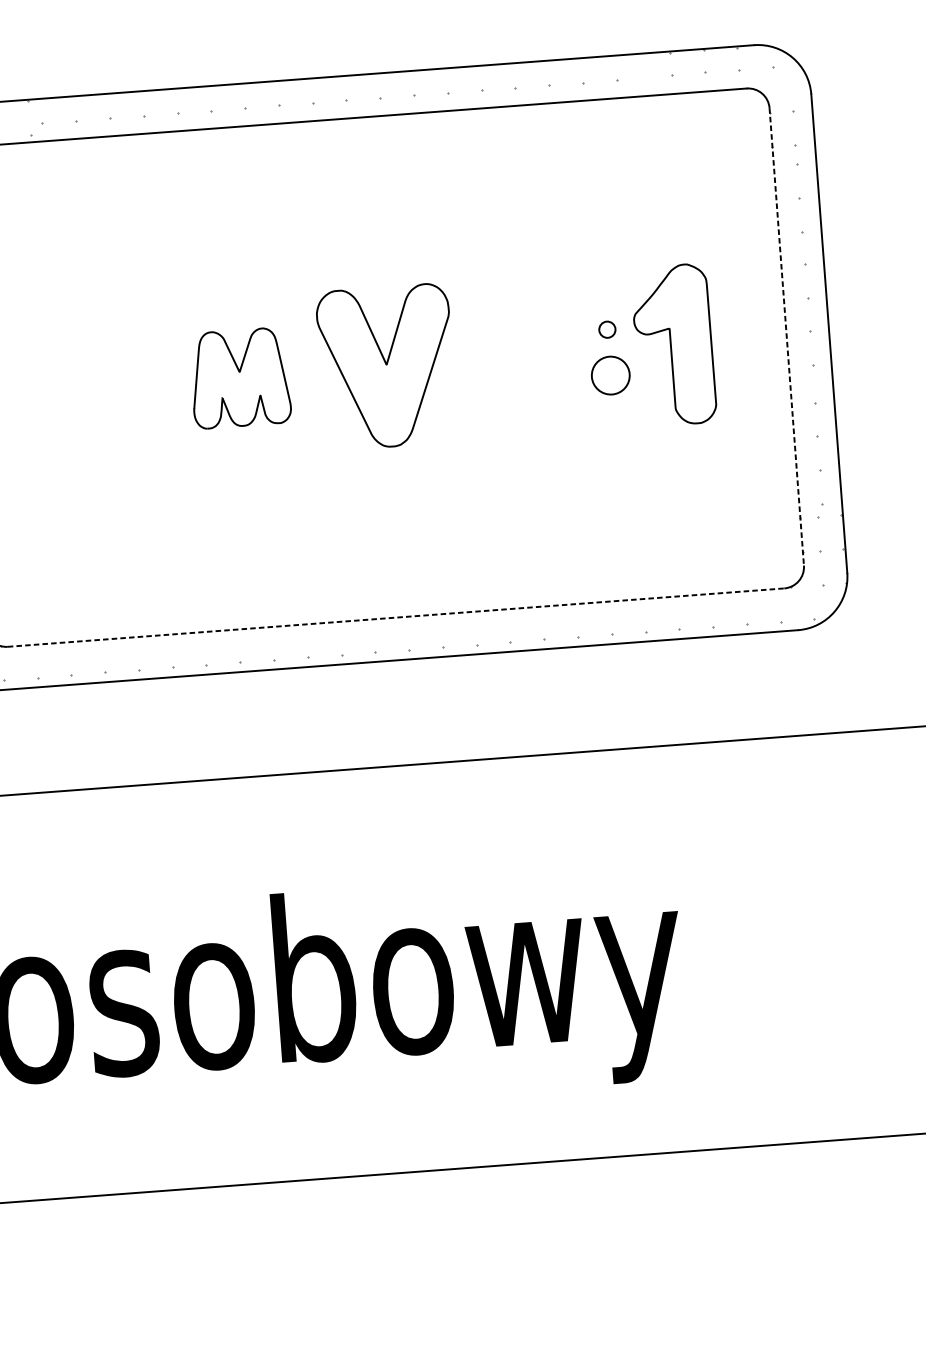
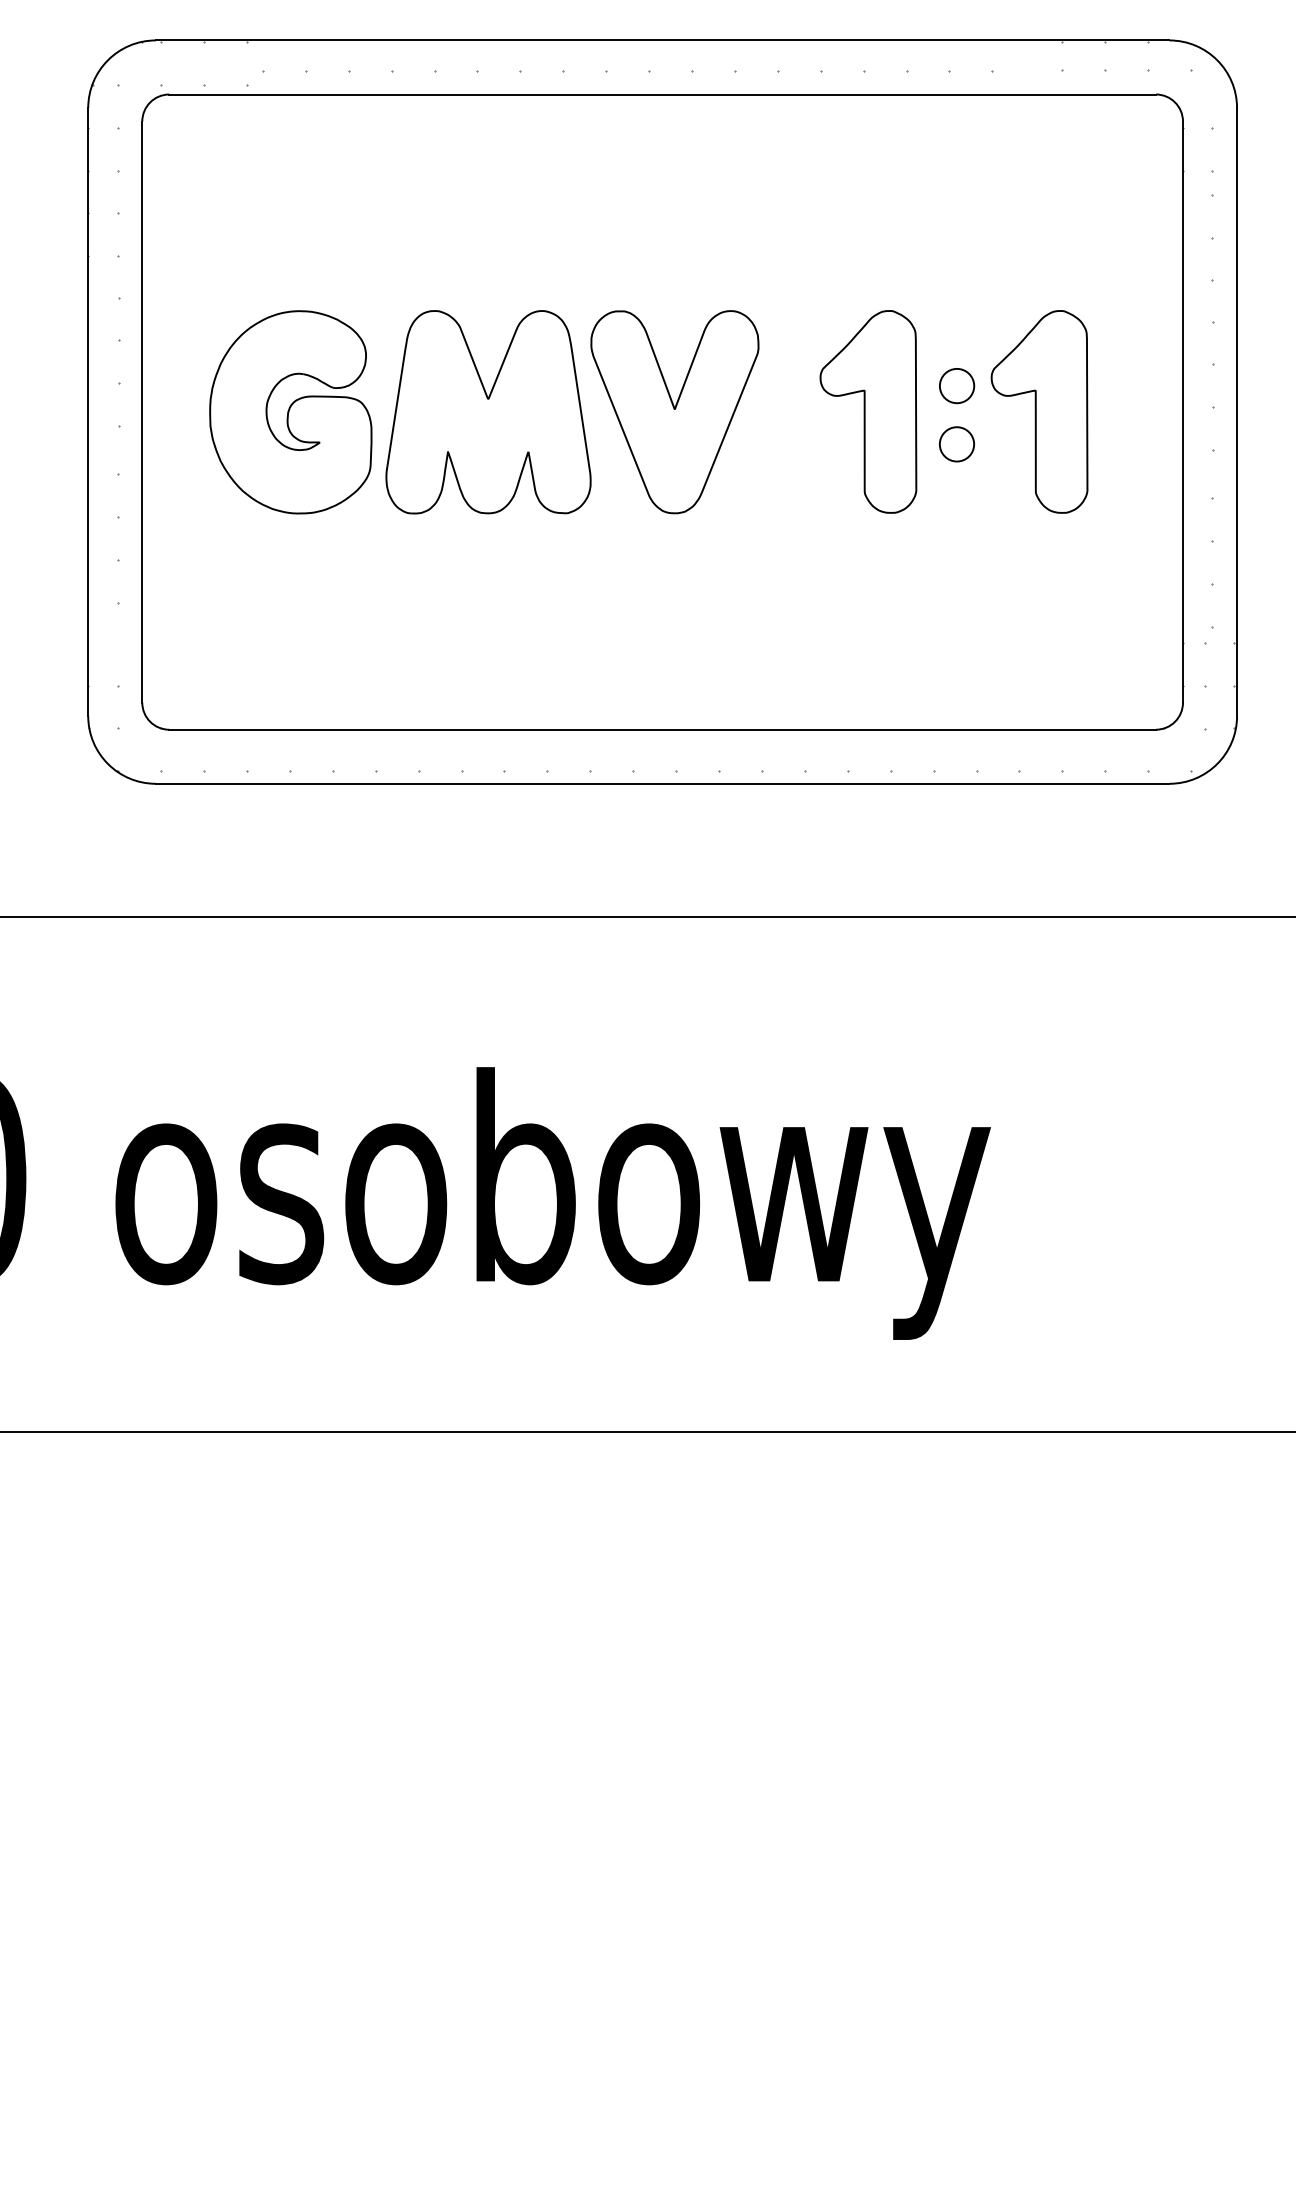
circle: (606, 329) -> (956, 385), size x1.67
line: (787, 337) -> (1183, 412), dashed -> solid
part: (539, 355) -> (868, 411), added
circle: (610, 375) -> (956, 444), size x0.71
part: (240, 378) -> (488, 412), size x1.67
part: (84, 389) -> (290, 412), added
line: (396, 617) -> (663, 729), dashed -> solid

